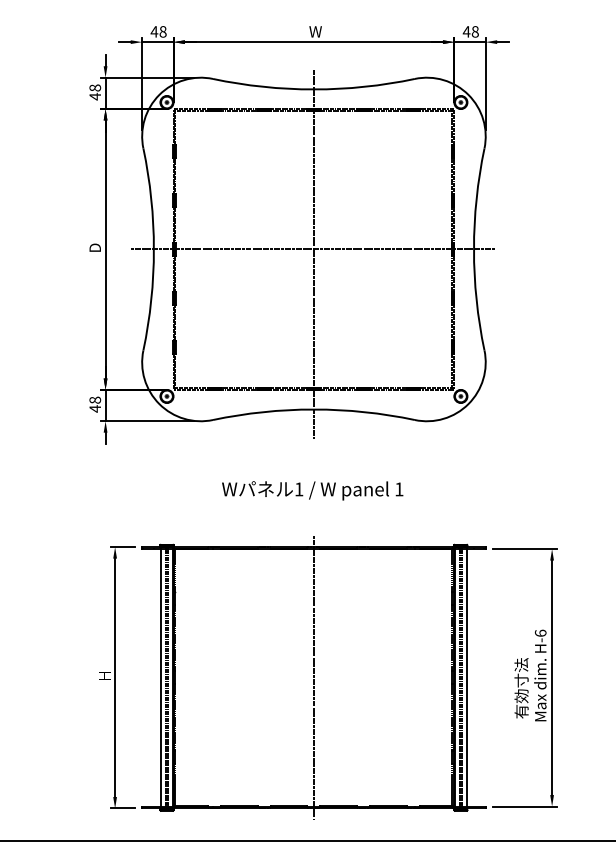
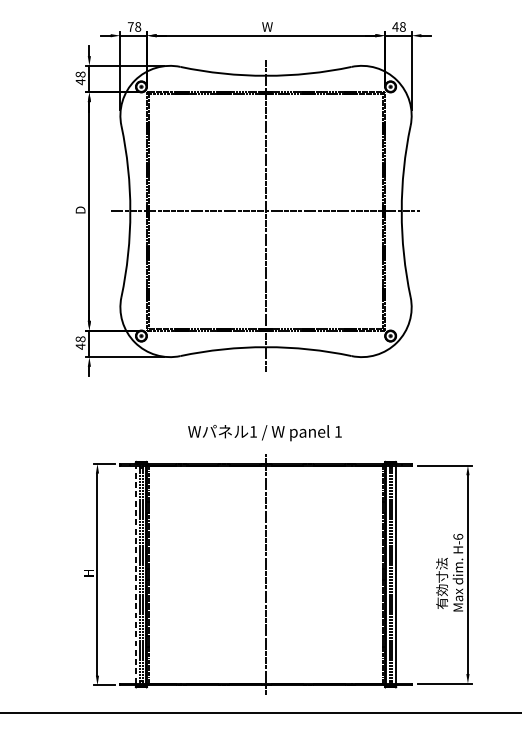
text: (154, 31) -> (130, 26), 48 -> 78
text: (312, 490) -> (264, 432), moved
line: (161, 677) -> (136, 574), solid -> dashed

